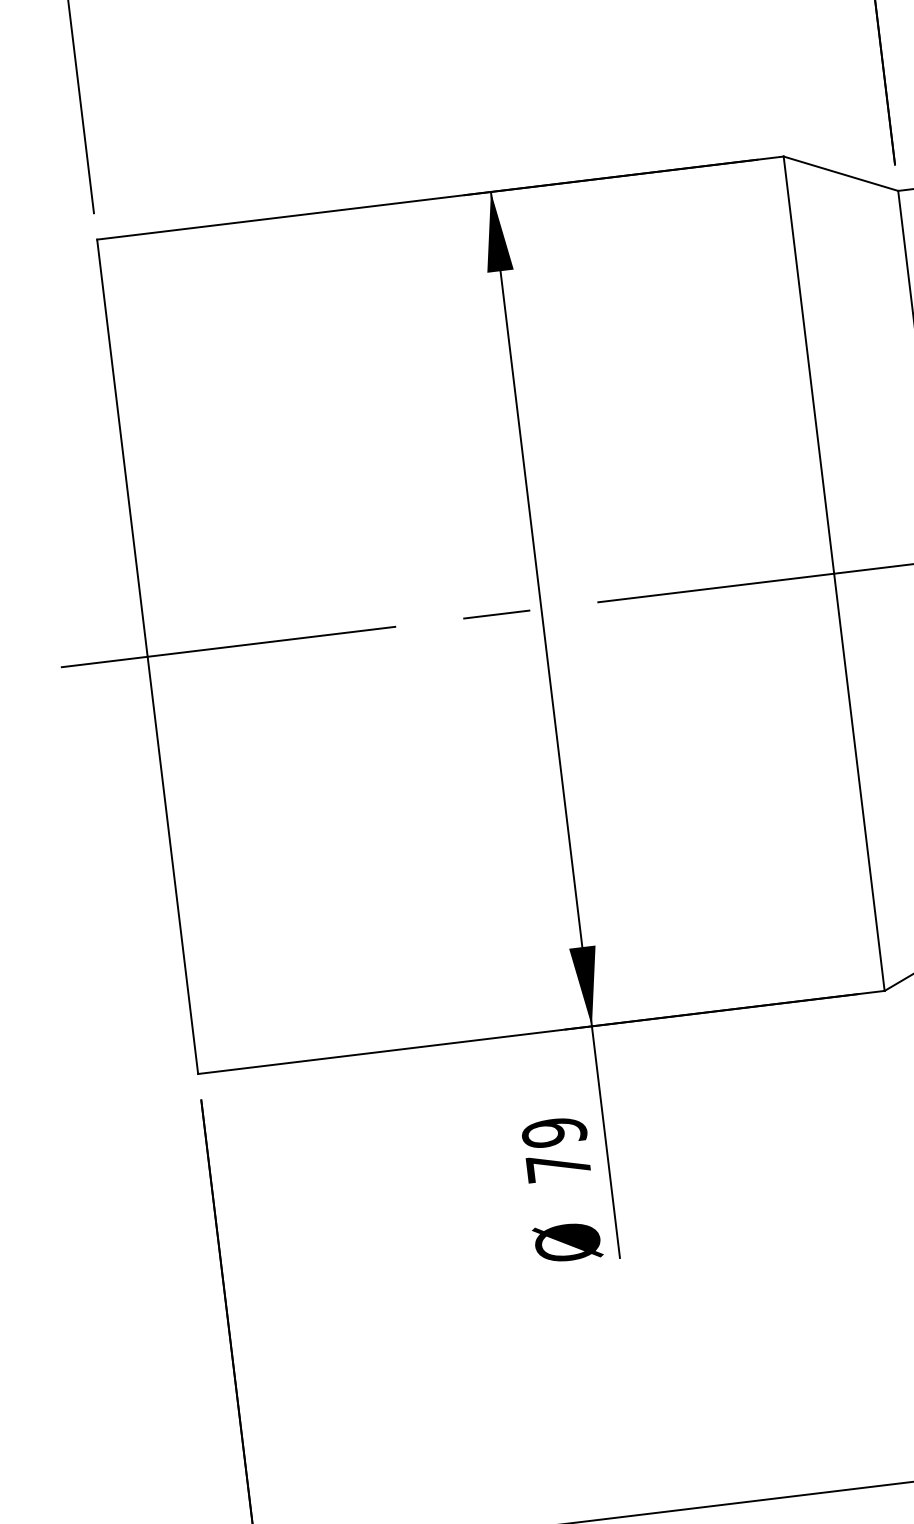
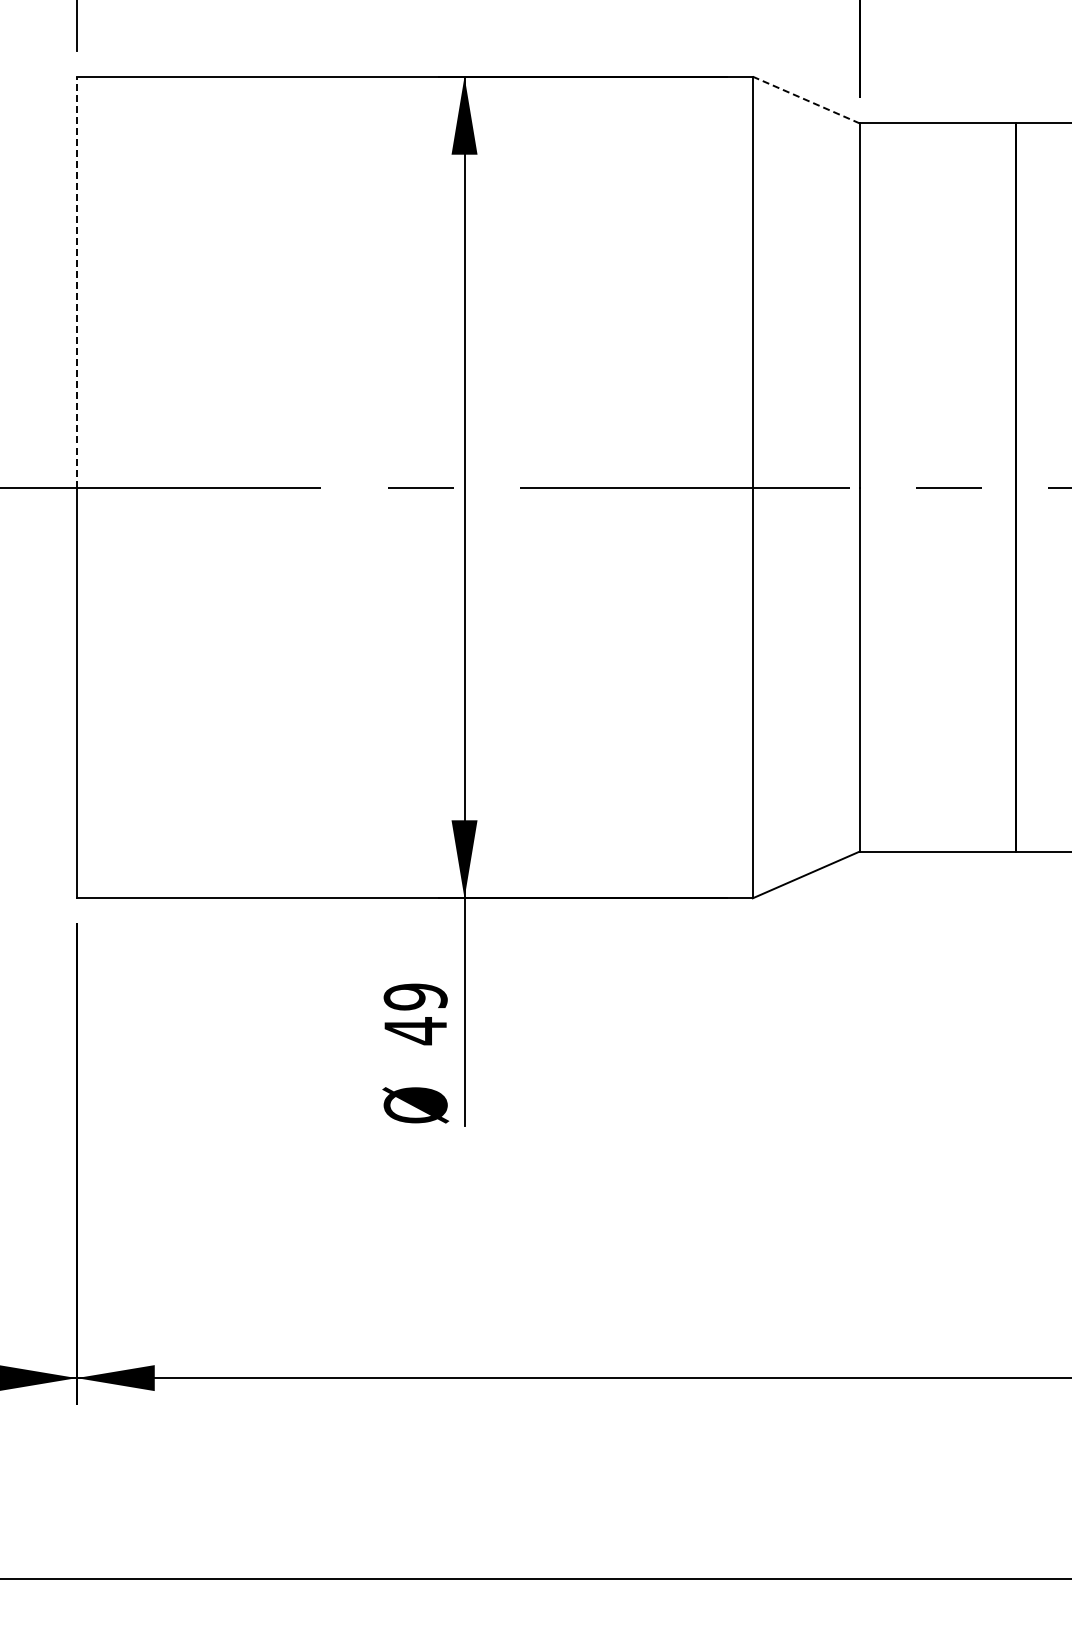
line: (839, 173) -> (805, 99), solid -> dashed
line: (122, 447) -> (76, 281), solid -> dashed
text: (558, 1167) -> (415, 1031), 79 -> 49

